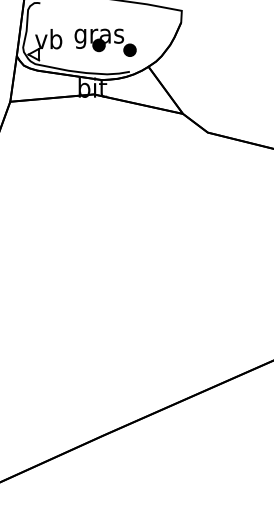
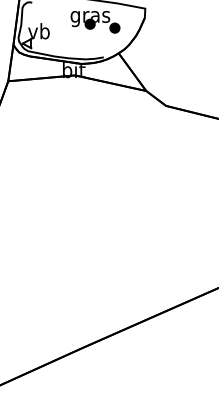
part: (105, 43) -> (95, 22), moved

